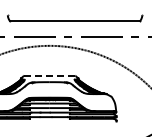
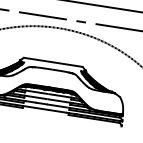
line: (49, 75) -> (53, 61), dashed -> solid

